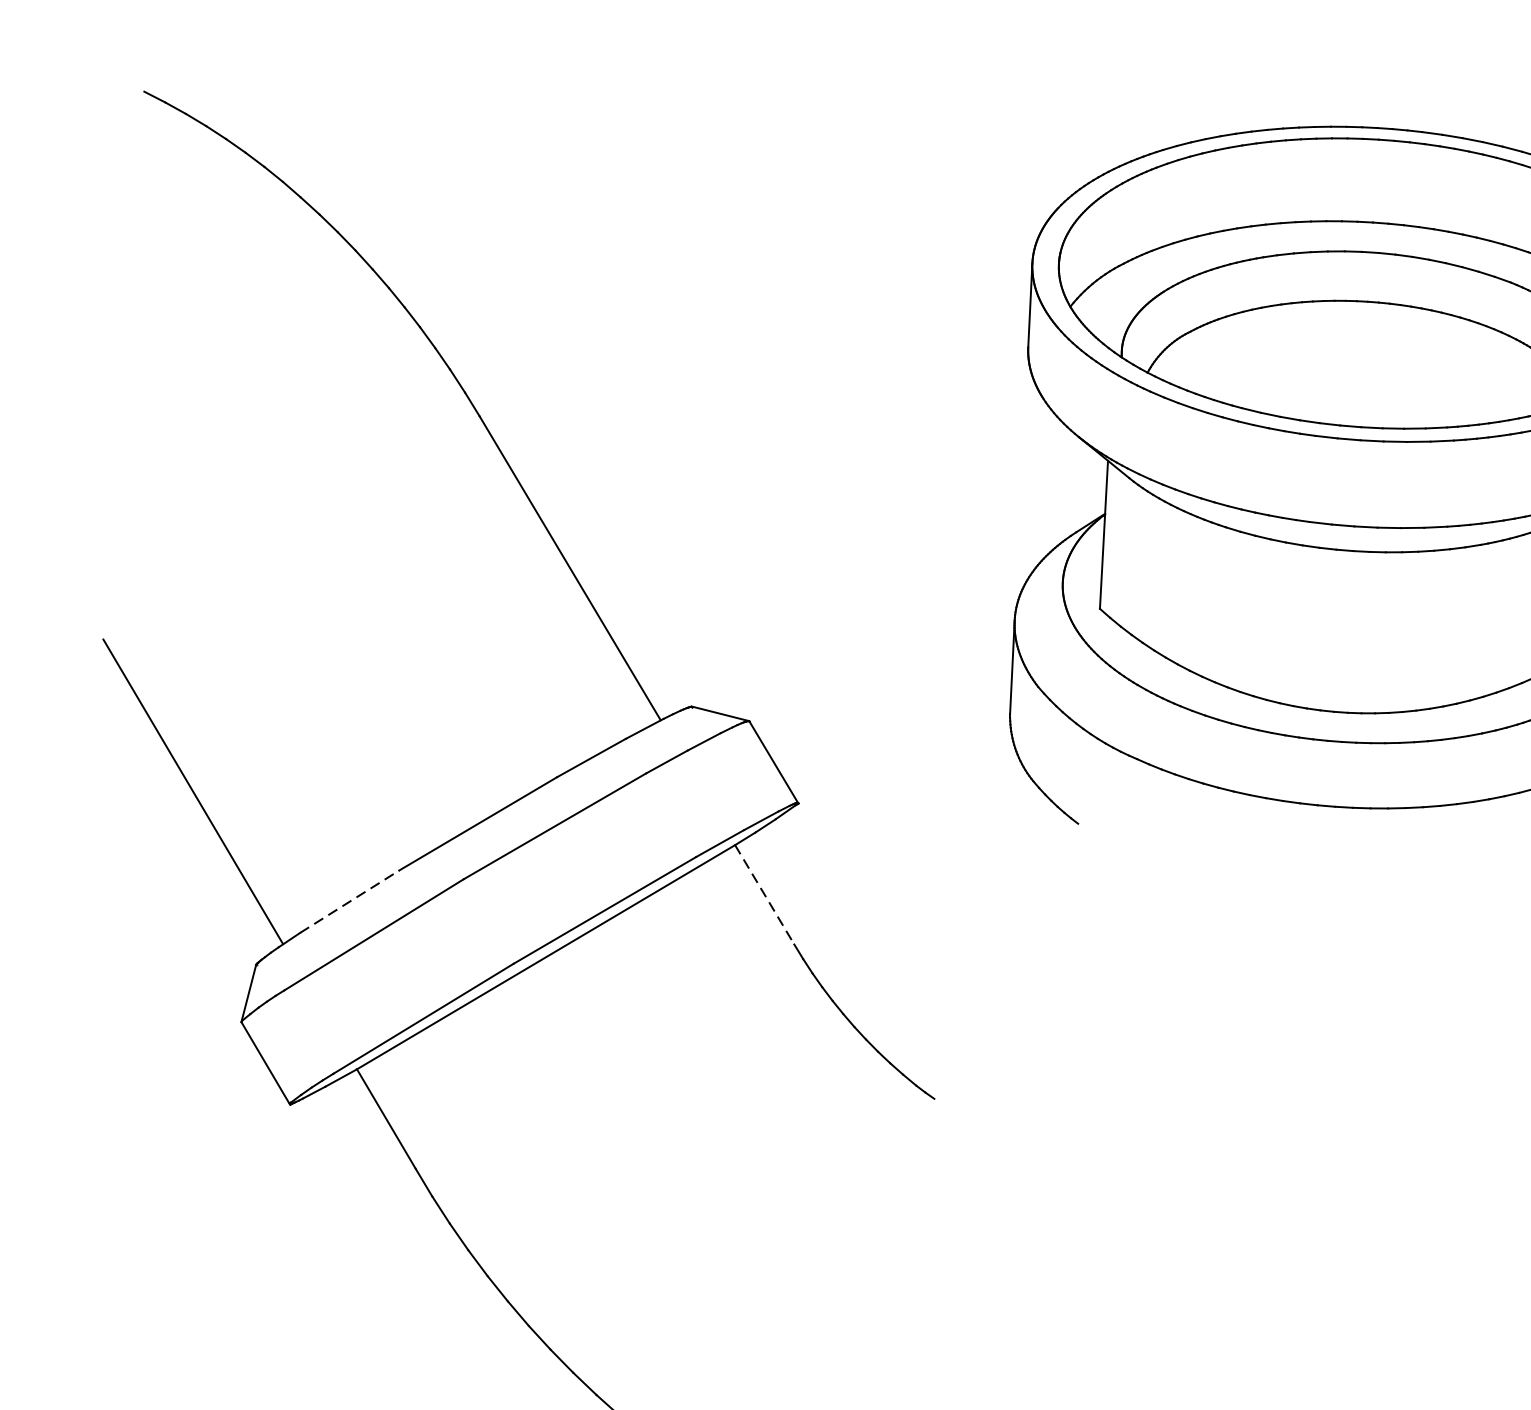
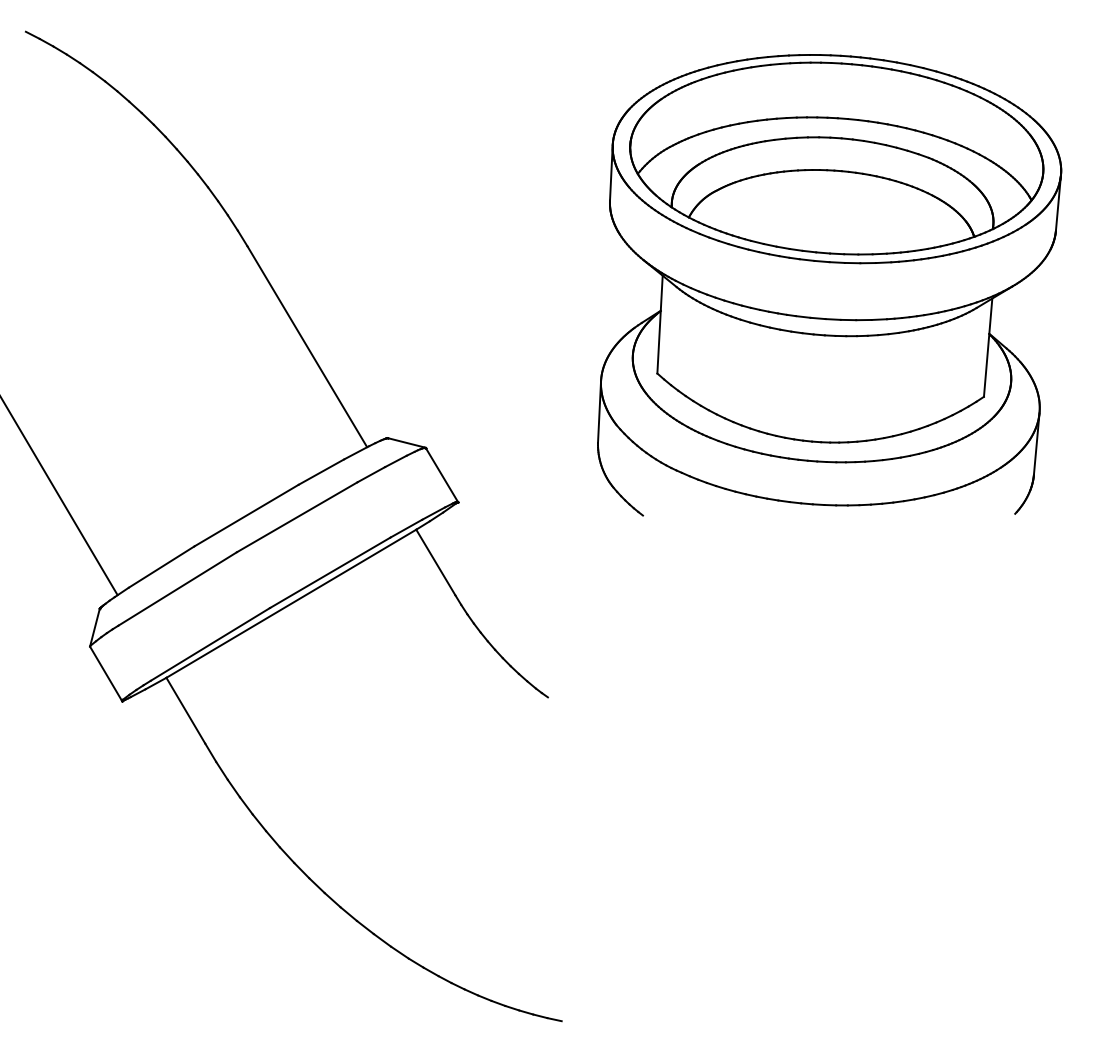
line: (765, 894) -> (436, 562), dashed -> solid
line: (349, 902) -> (161, 567), dashed -> solid

